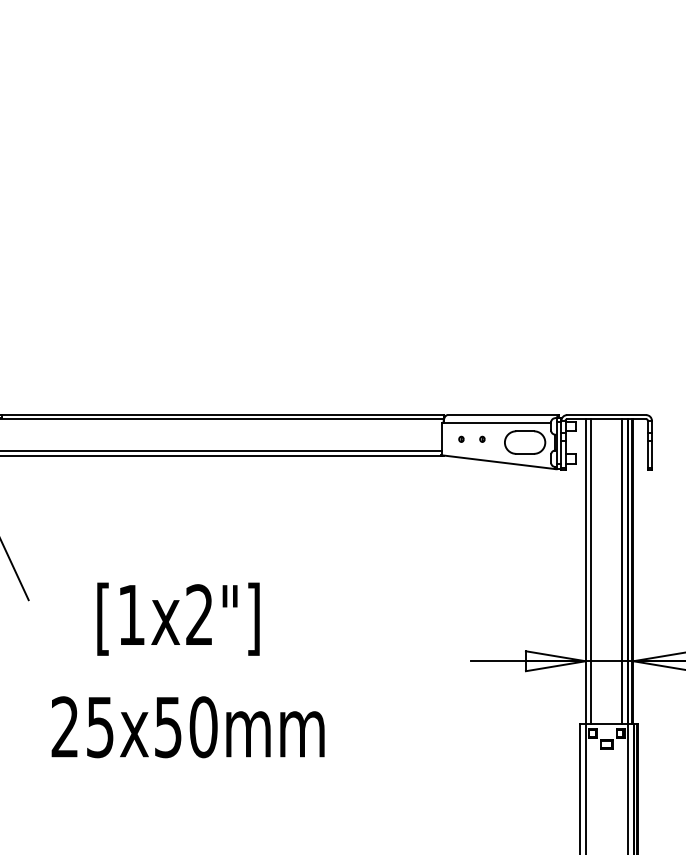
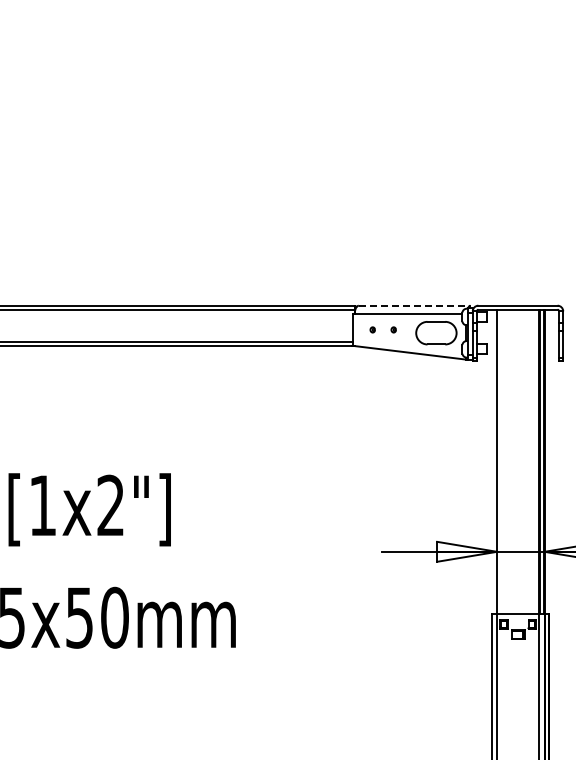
line: (503, 415) -> (414, 306), solid -> dashed
line: (591, 571) -> (502, 462), removed
line: (622, 571) -> (533, 462), removed

